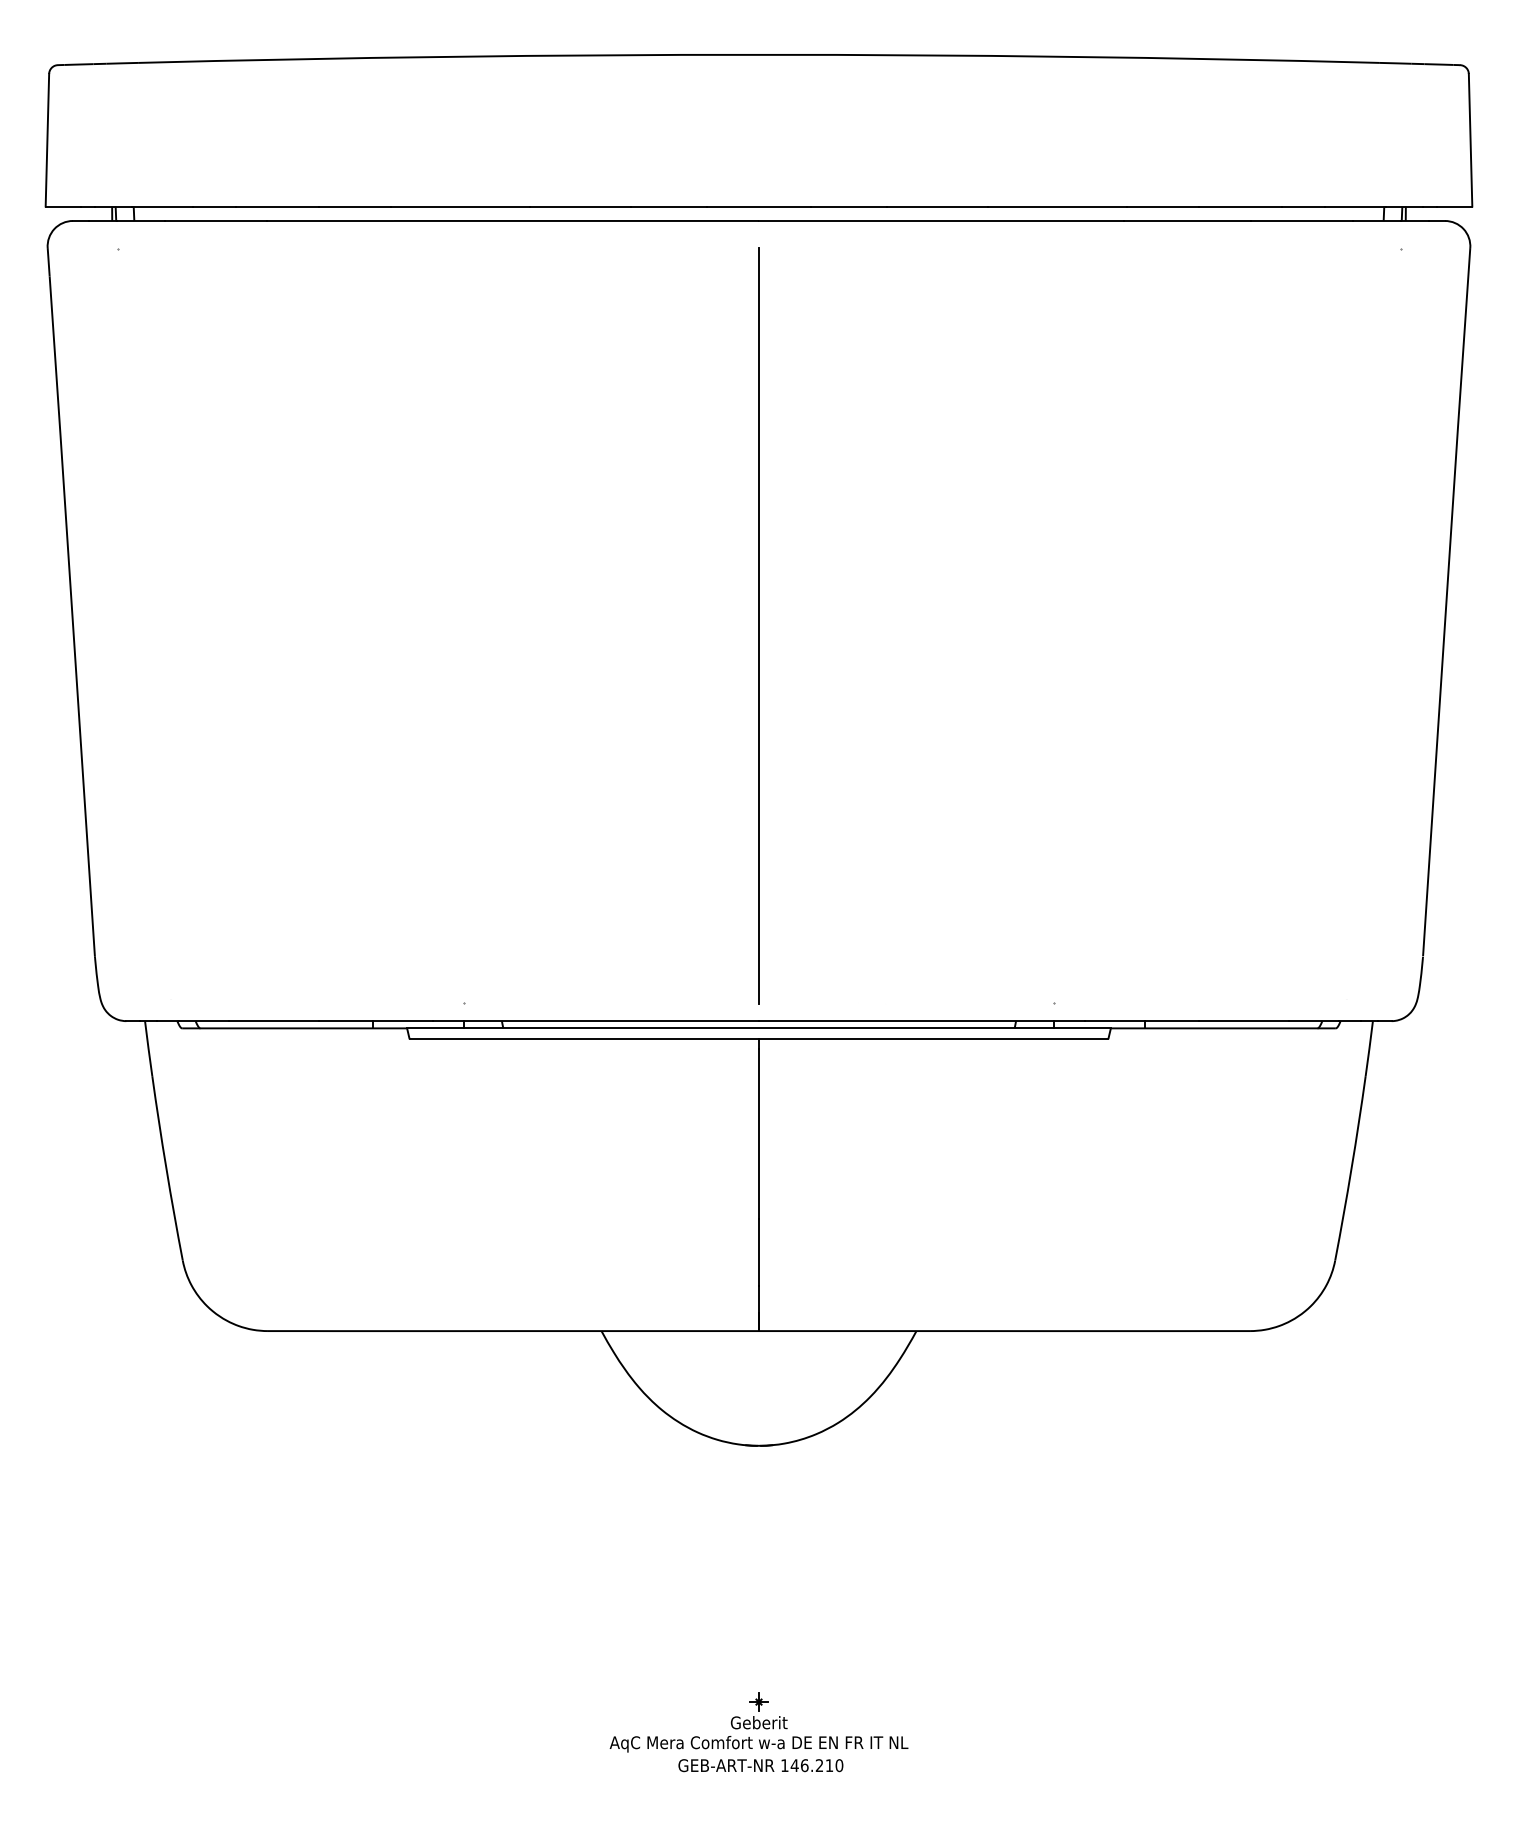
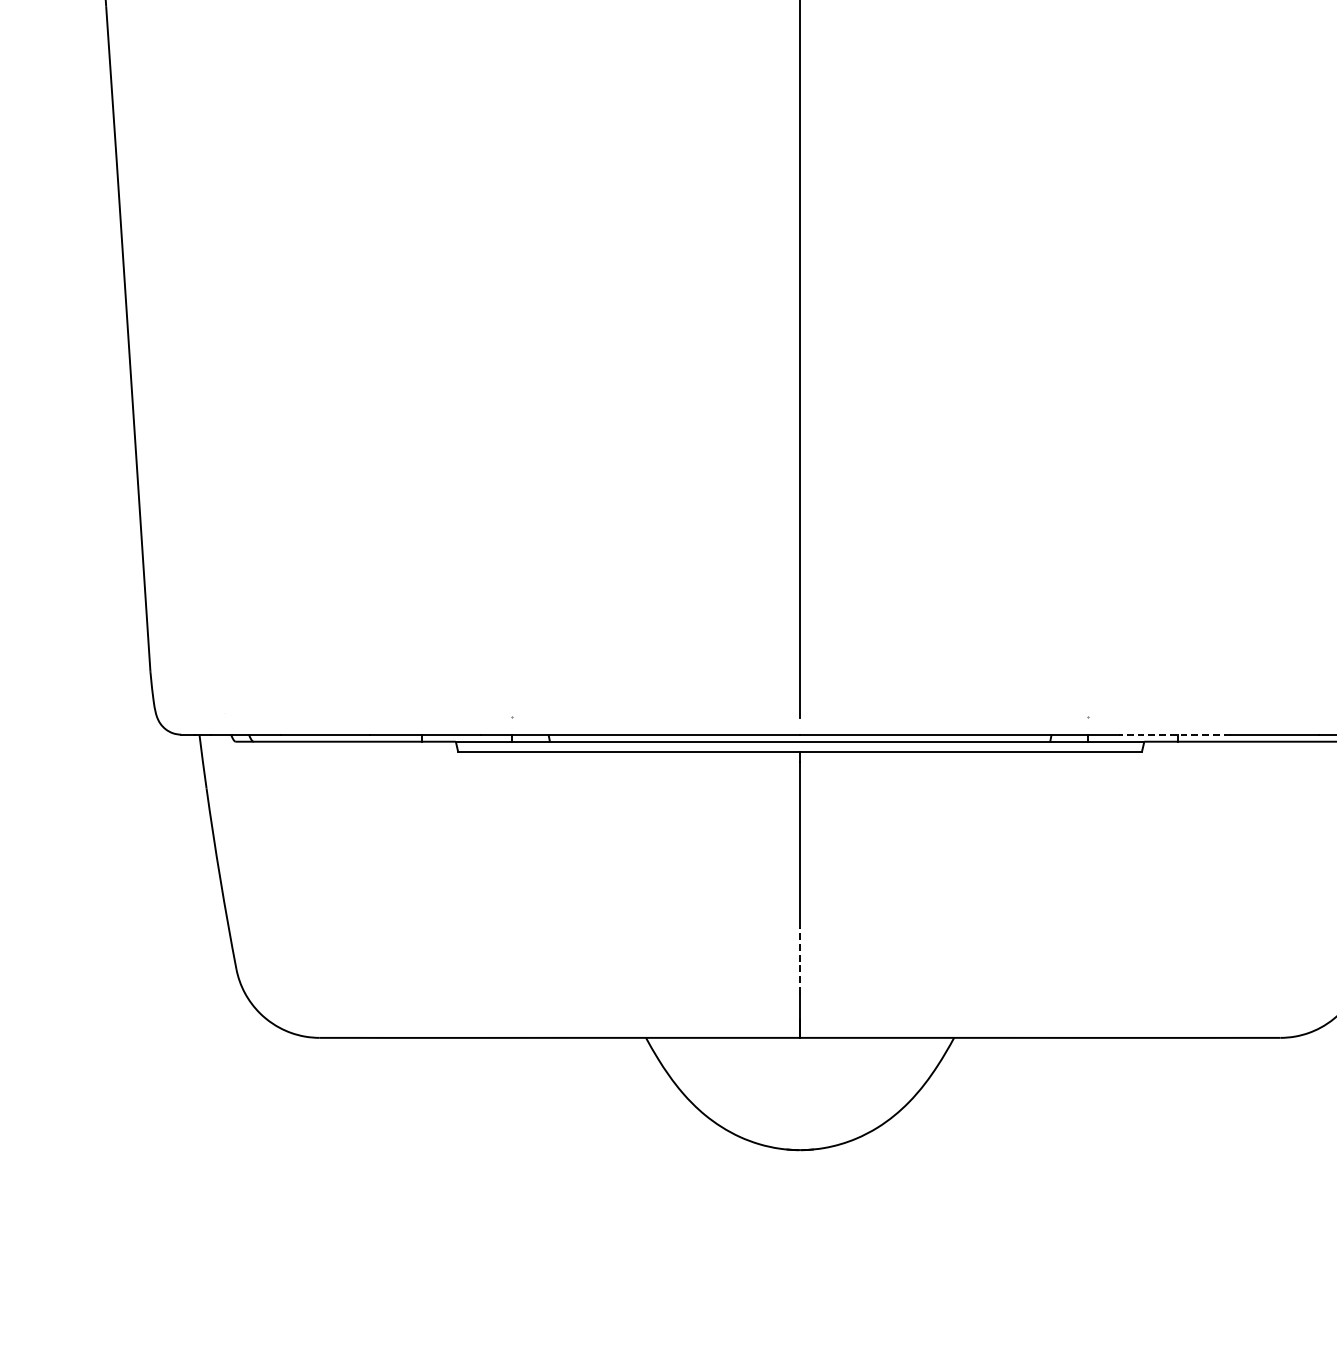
line: (1141, 1021) -> (1174, 735), solid -> dashed
line: (759, 1252) -> (800, 960), solid -> dashed

